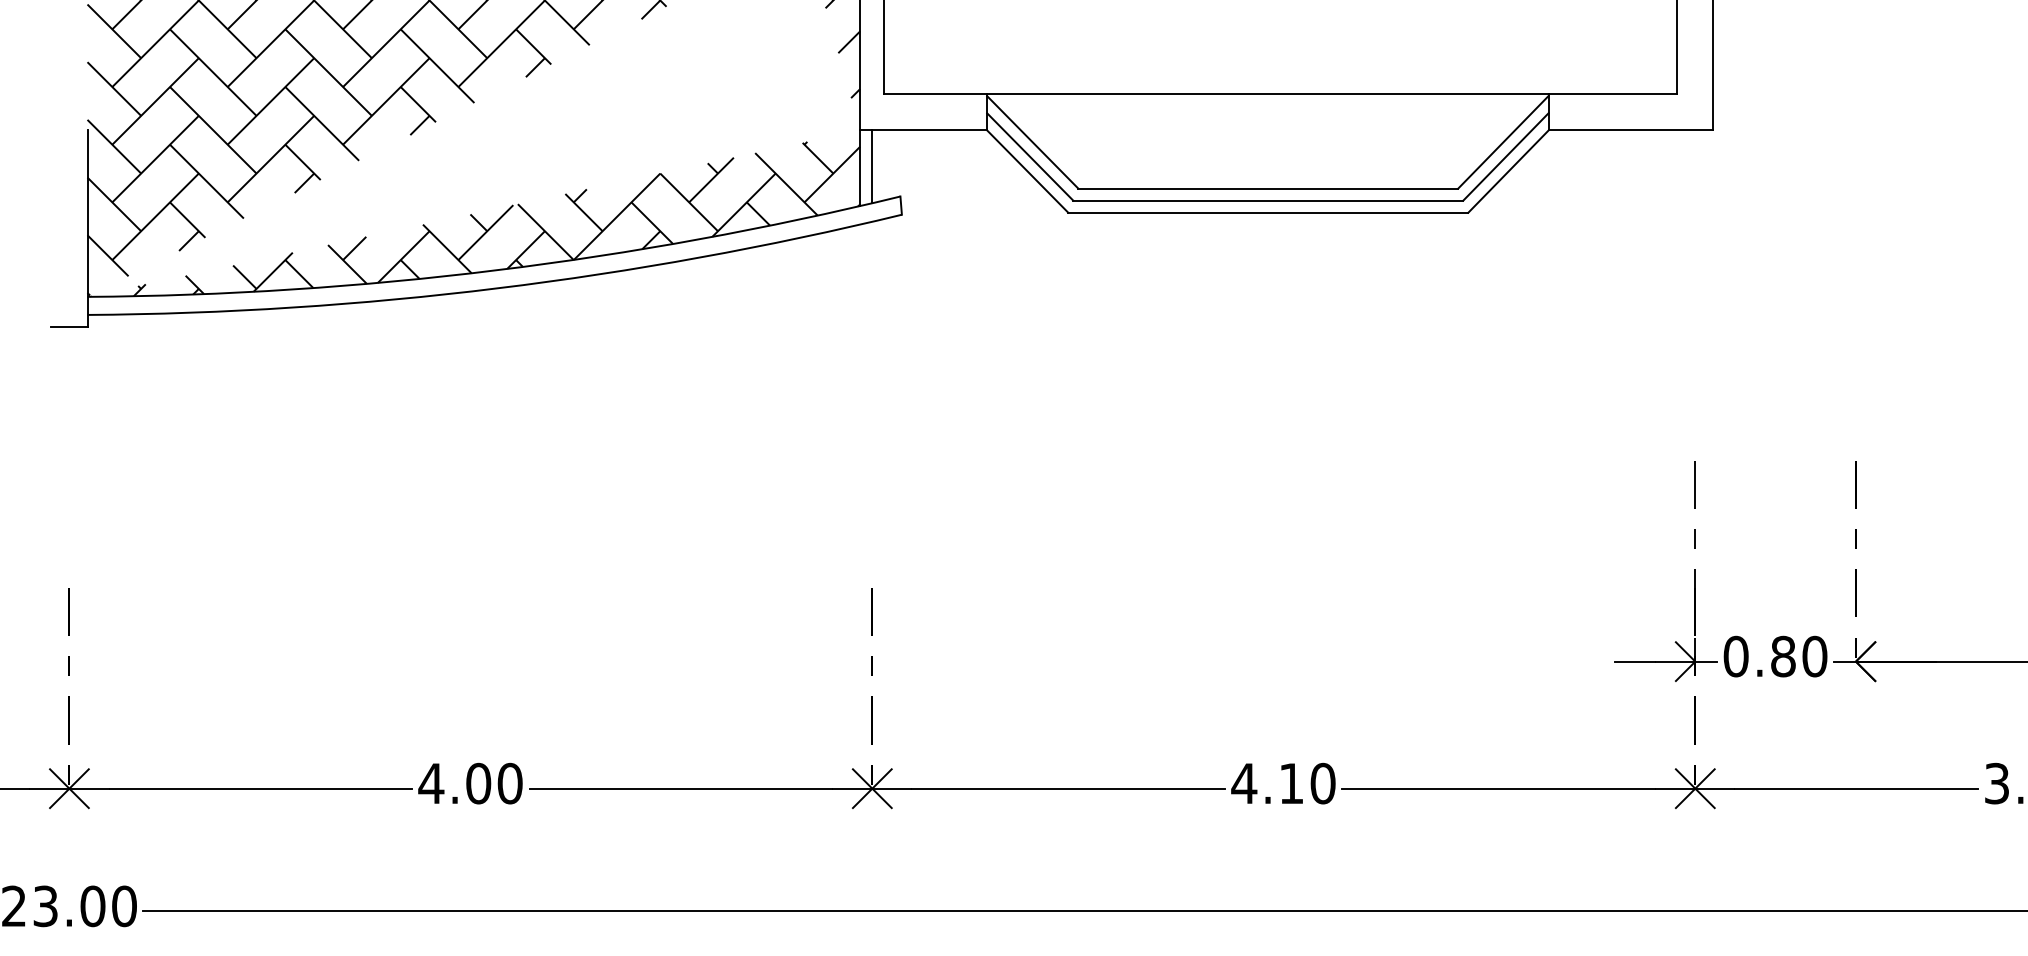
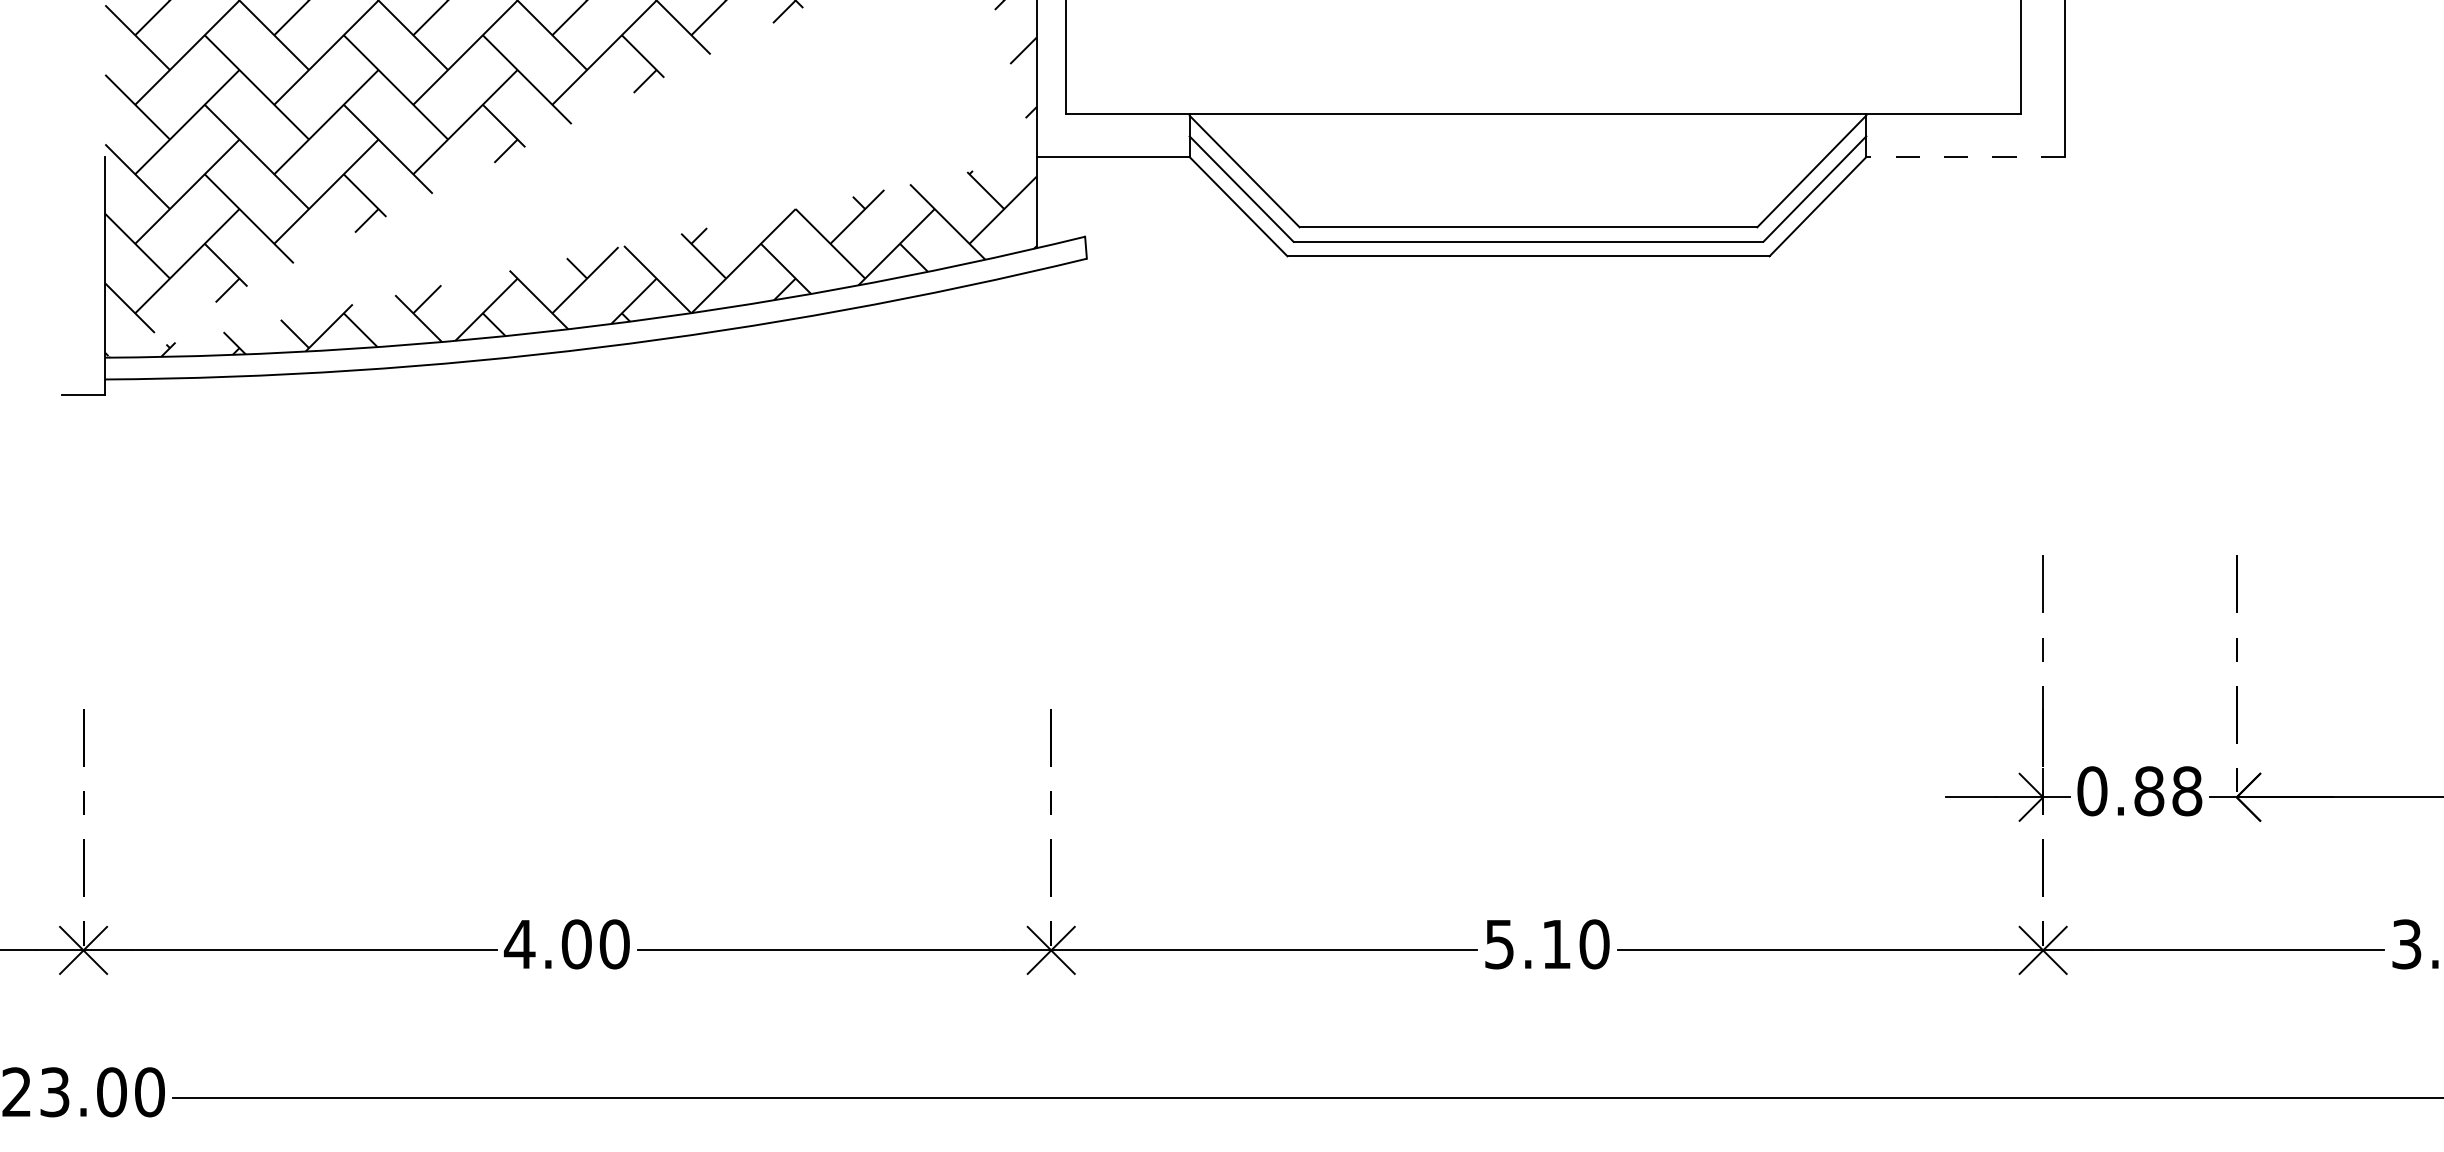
line: (1630, 130) -> (1965, 157), solid -> dashed
line: (872, 166) -> (1051, 200), removed
text: (1815, 656) -> (2187, 791), 0.80 -> 0.88
text: (1244, 783) -> (1499, 944), 4.10 -> 5.10

